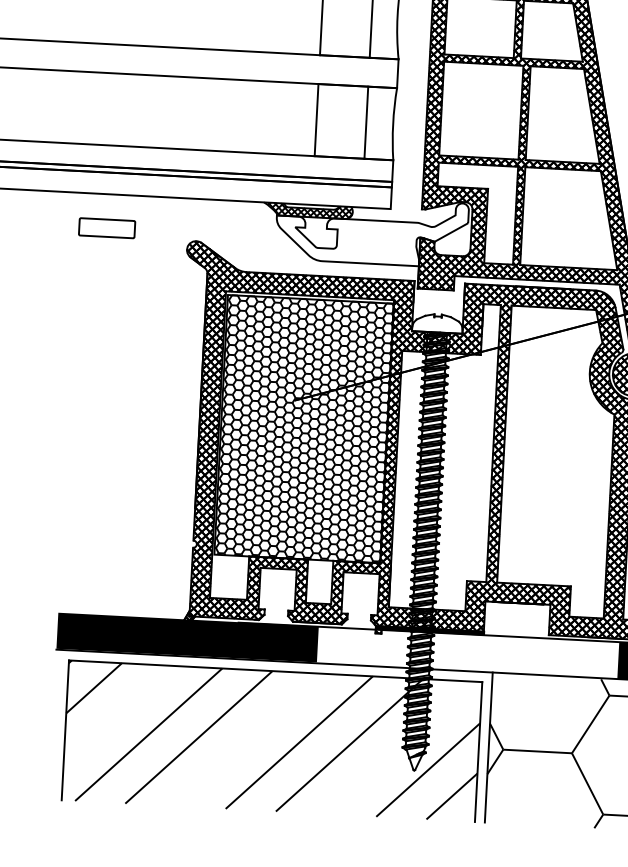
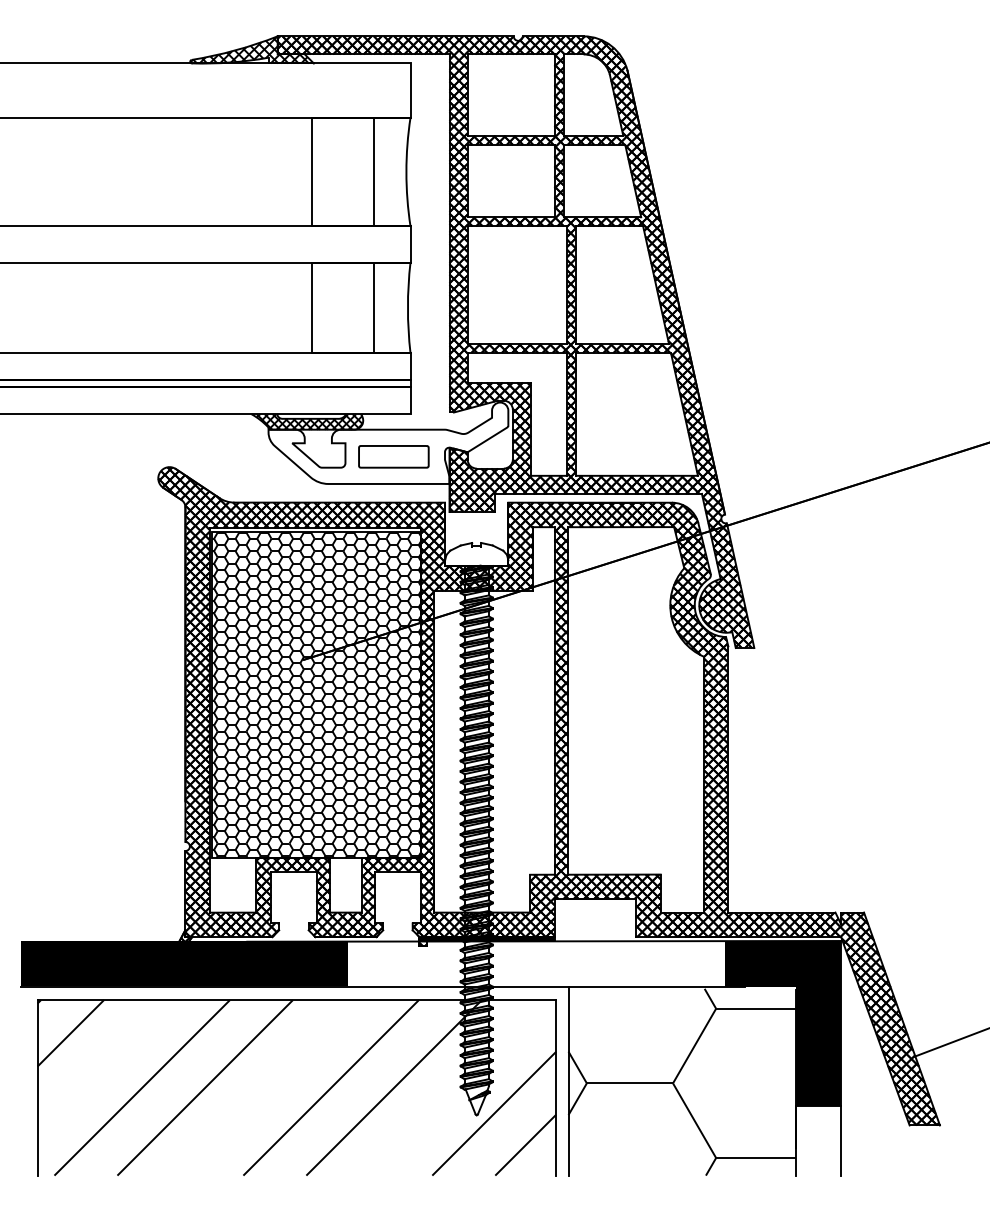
part: (106, 227) -> (393, 456), moved

